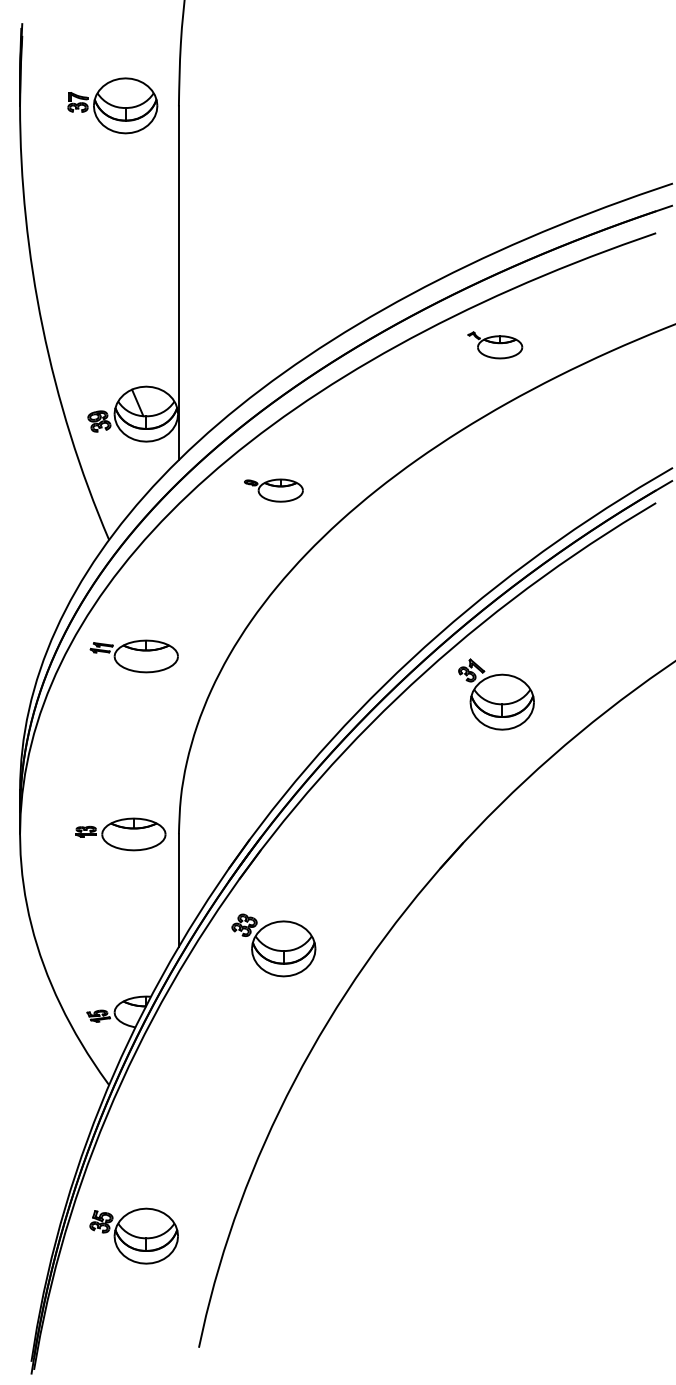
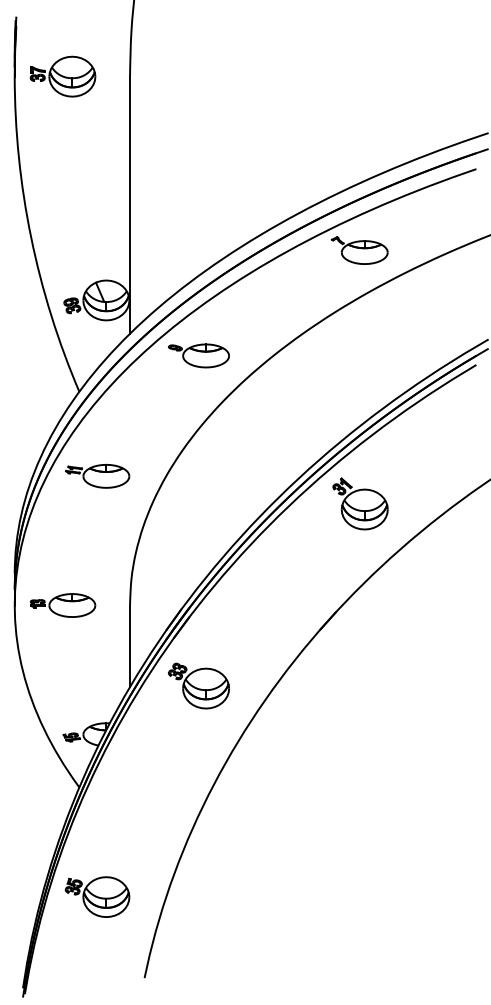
part: (112, 105) -> (62, 76), moved
part: (495, 345) -> (359, 250), size x1.43
part: (273, 489) -> (198, 355), size x1.43
part: (120, 834) -> (62, 605), moved

